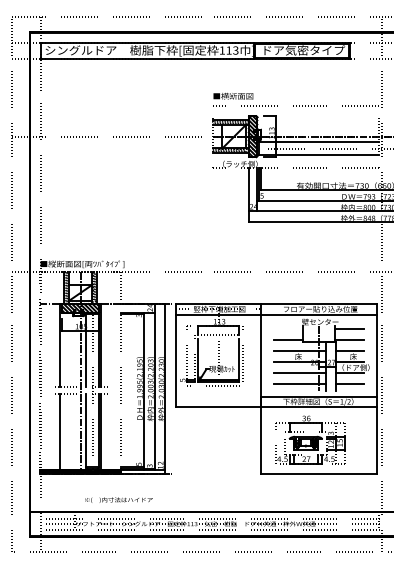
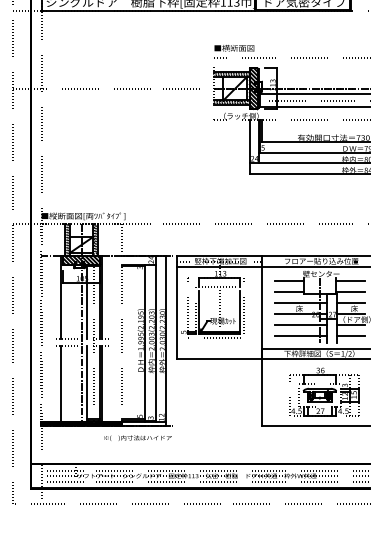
line: (287, 329) -> (288, 281), added
part: (310, 439) -> (324, 391), moved
text: (118, 499) -> (137, 437), moved

